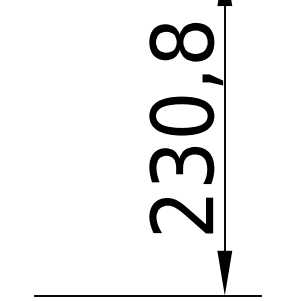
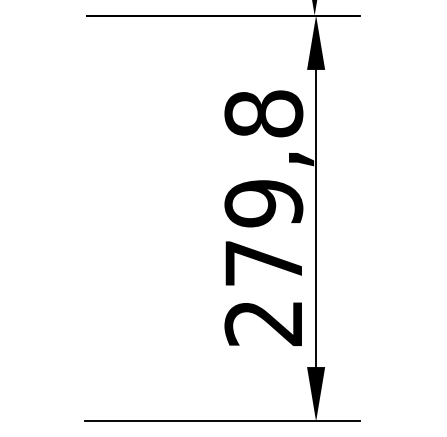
text: (181, 139) -> (263, 232), 230,8 -> 279,8

